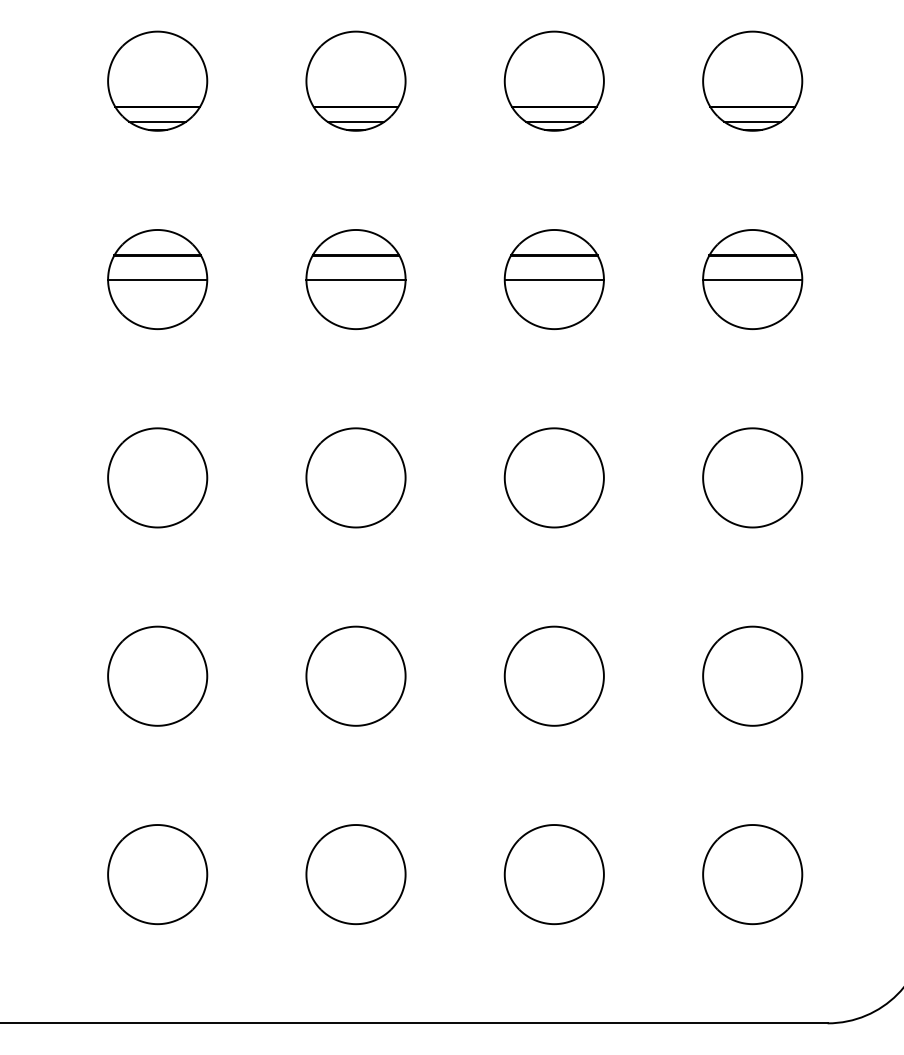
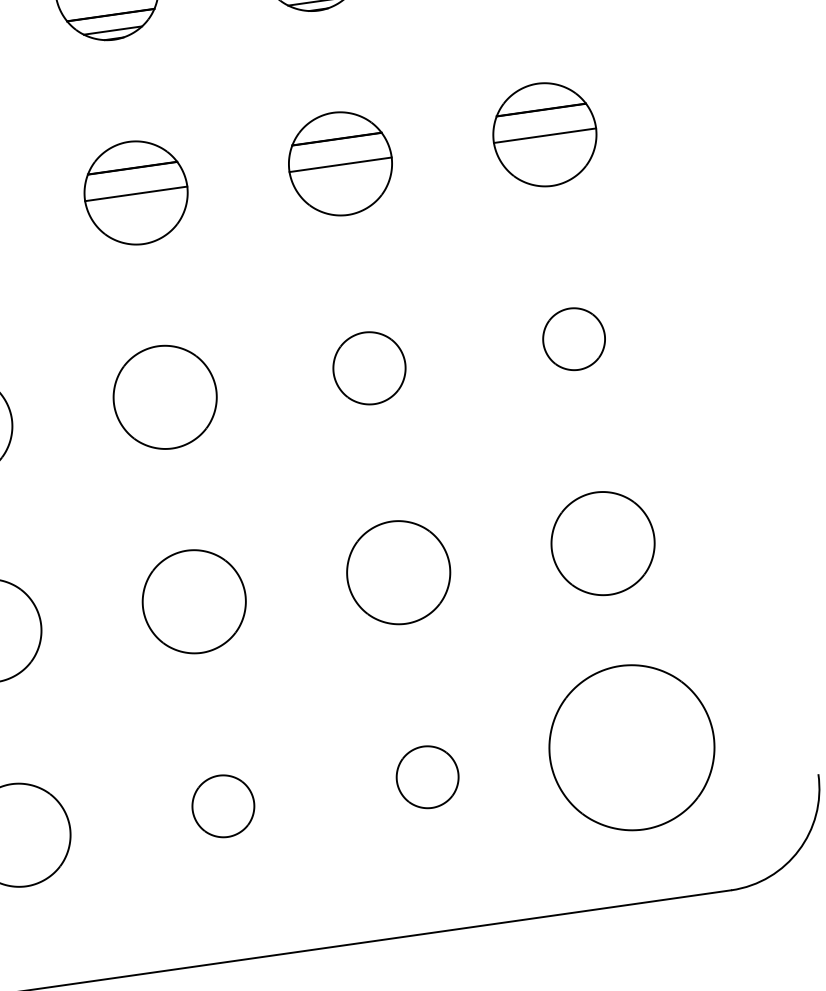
part: (553, 477) -> (368, 367), size x0.7
part: (752, 477) -> (573, 338), size x0.6
part: (355, 874) -> (222, 806), size x0.6
part: (553, 874) -> (426, 777), size x0.6
part: (752, 874) -> (631, 747), size x1.6

